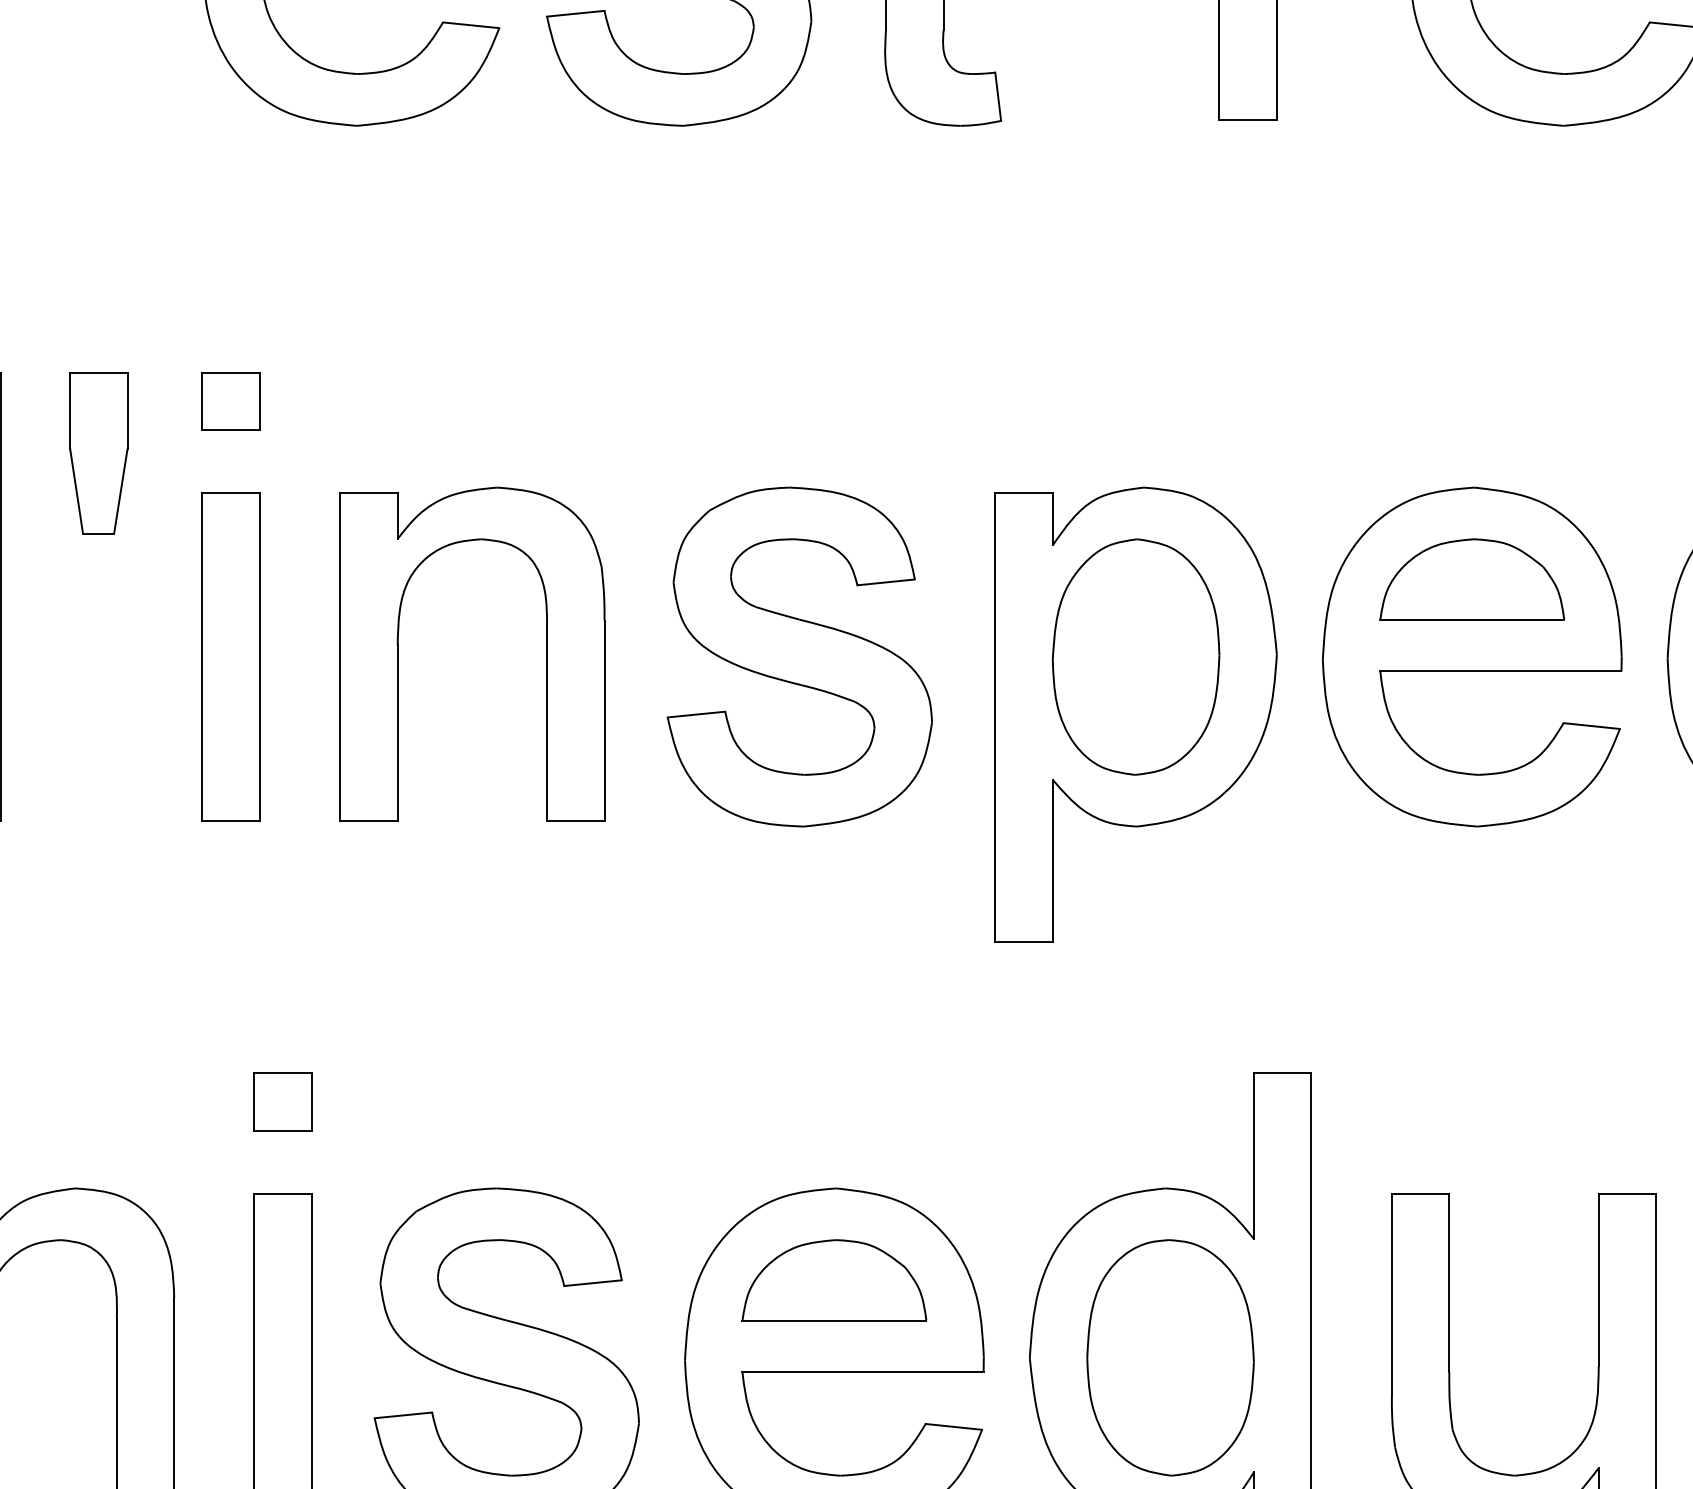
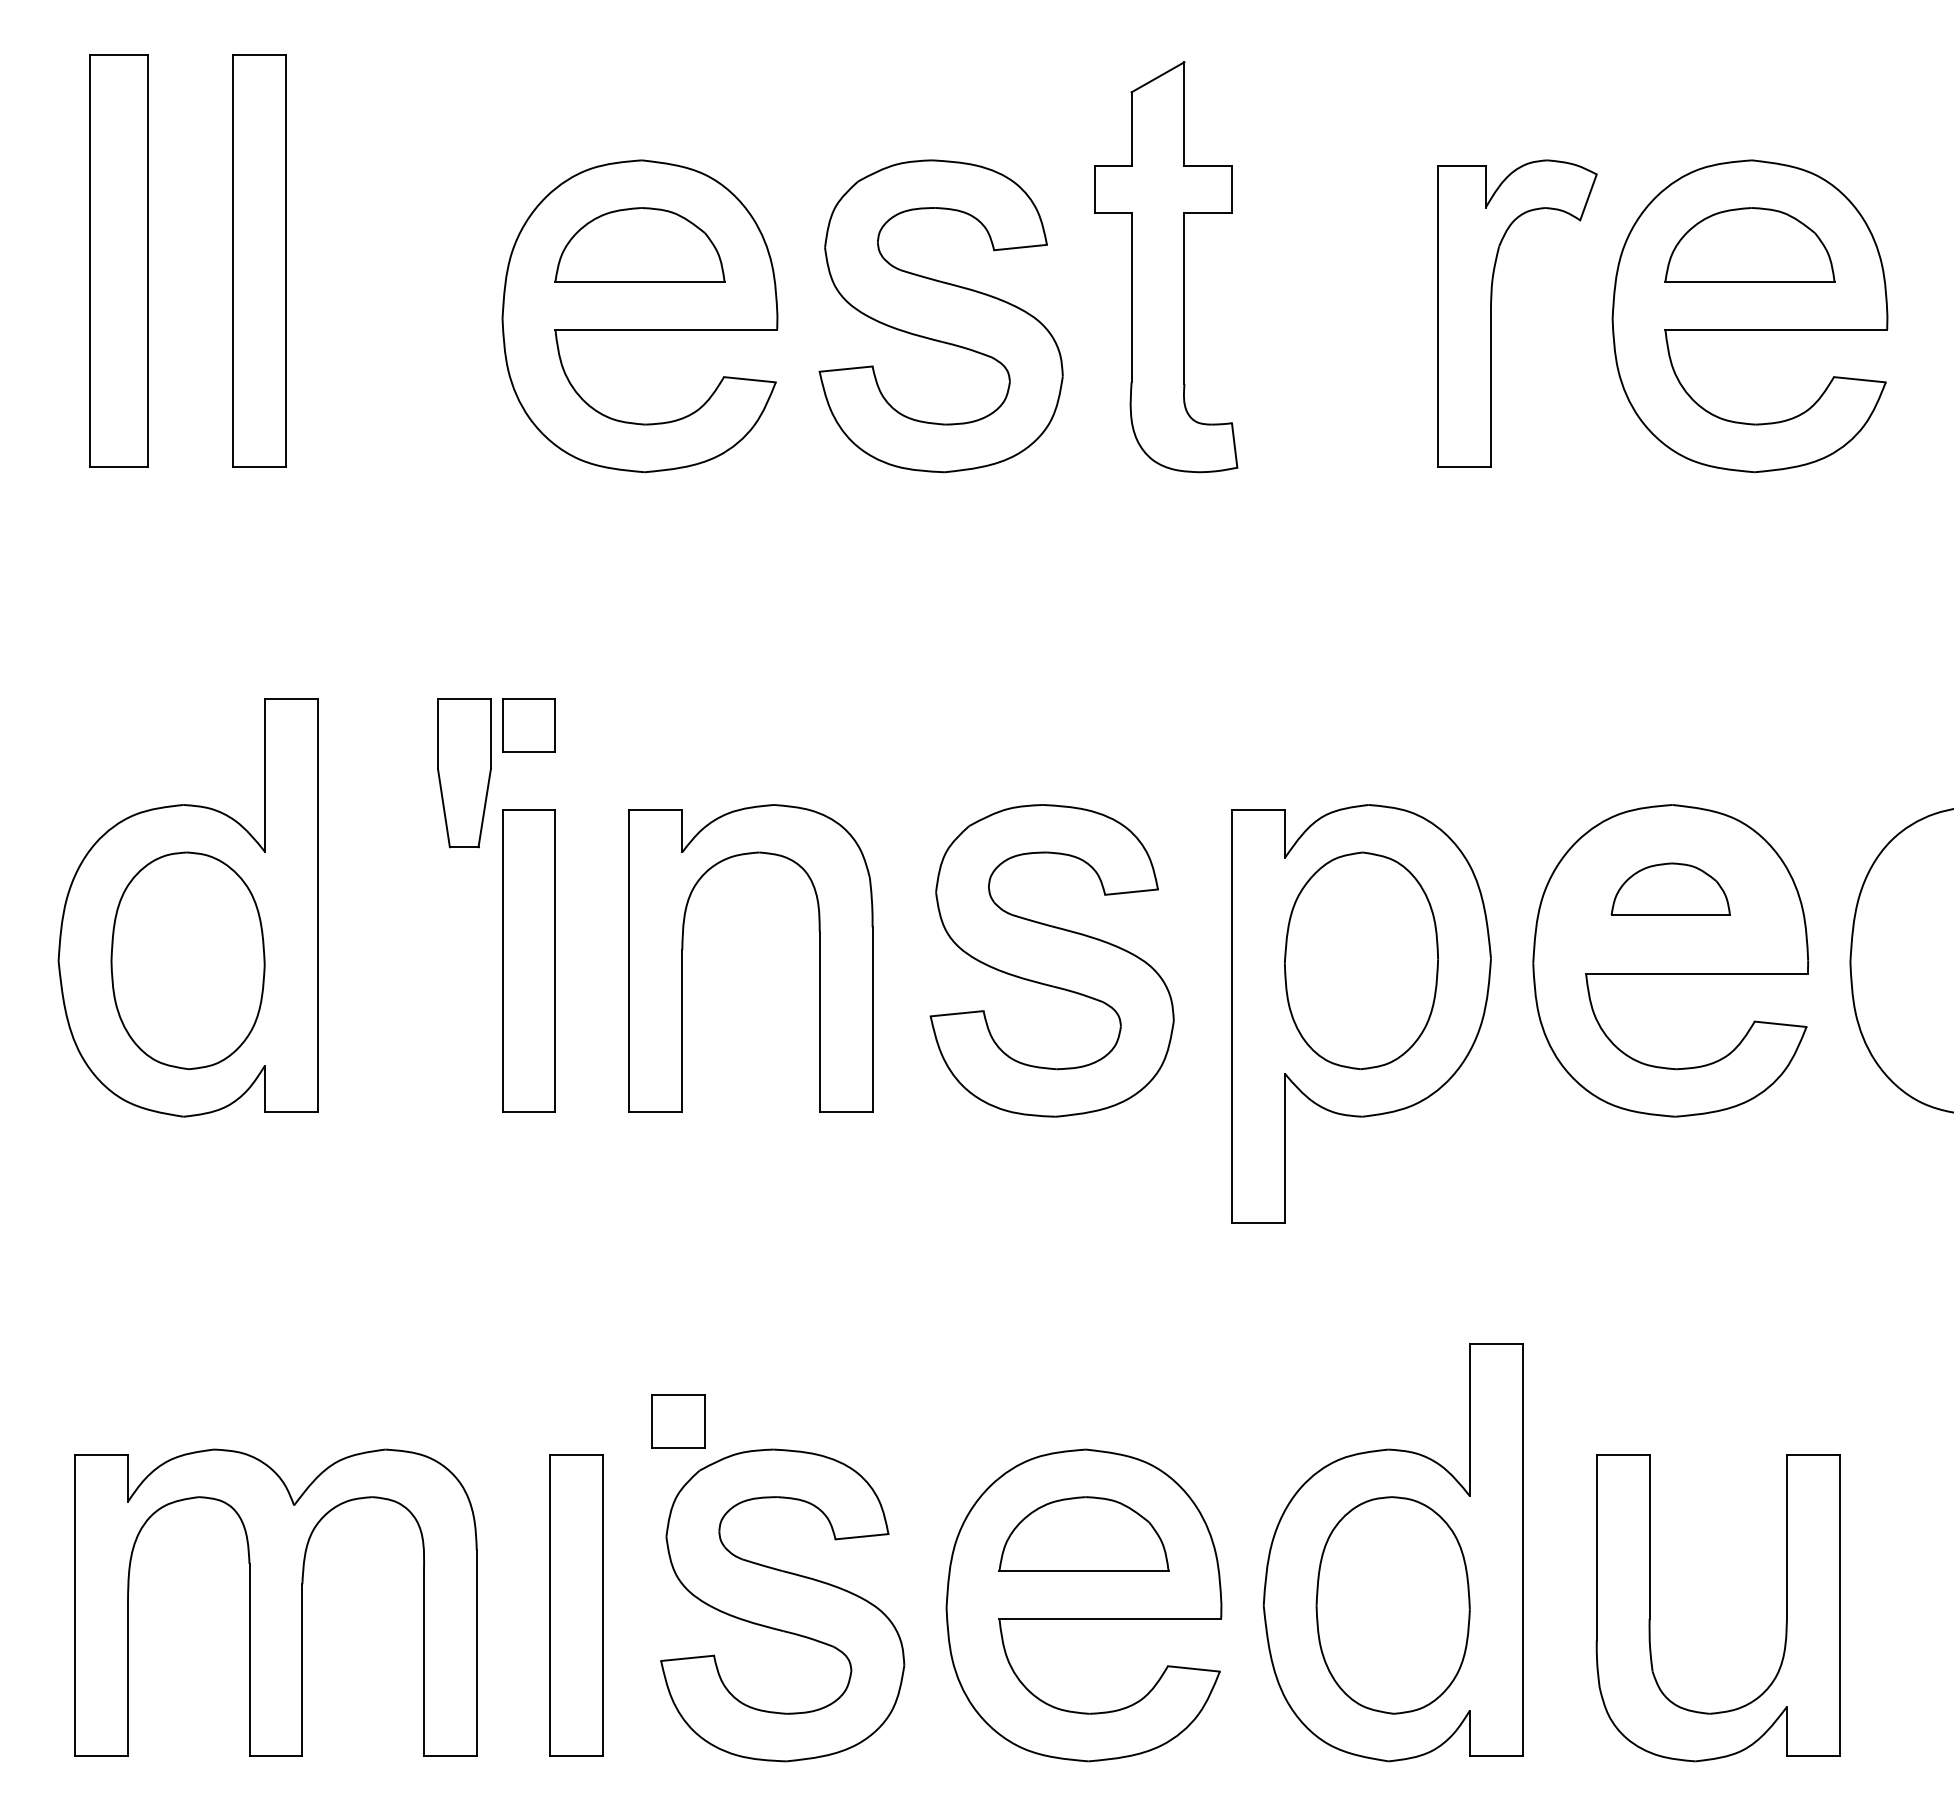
part: (98, 453) -> (464, 773), moved
part: (1472, 578) -> (1670, 888), size x0.7
part: (282, 1102) -> (678, 1421), moved

